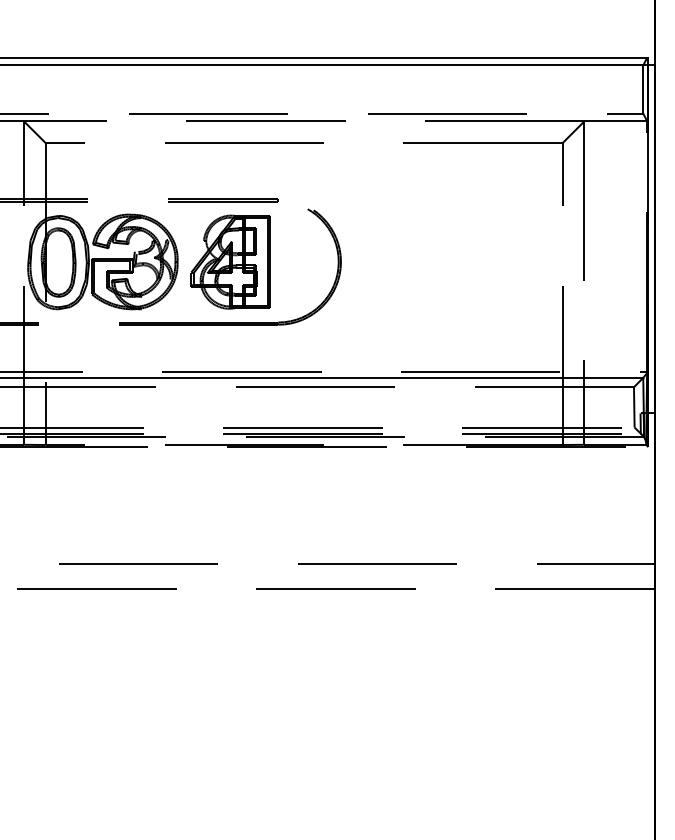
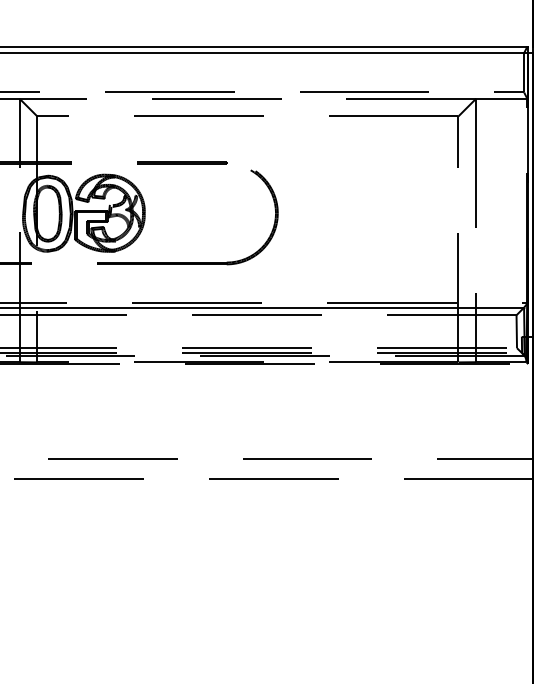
part: (230, 262) -> (187, 213), removed

